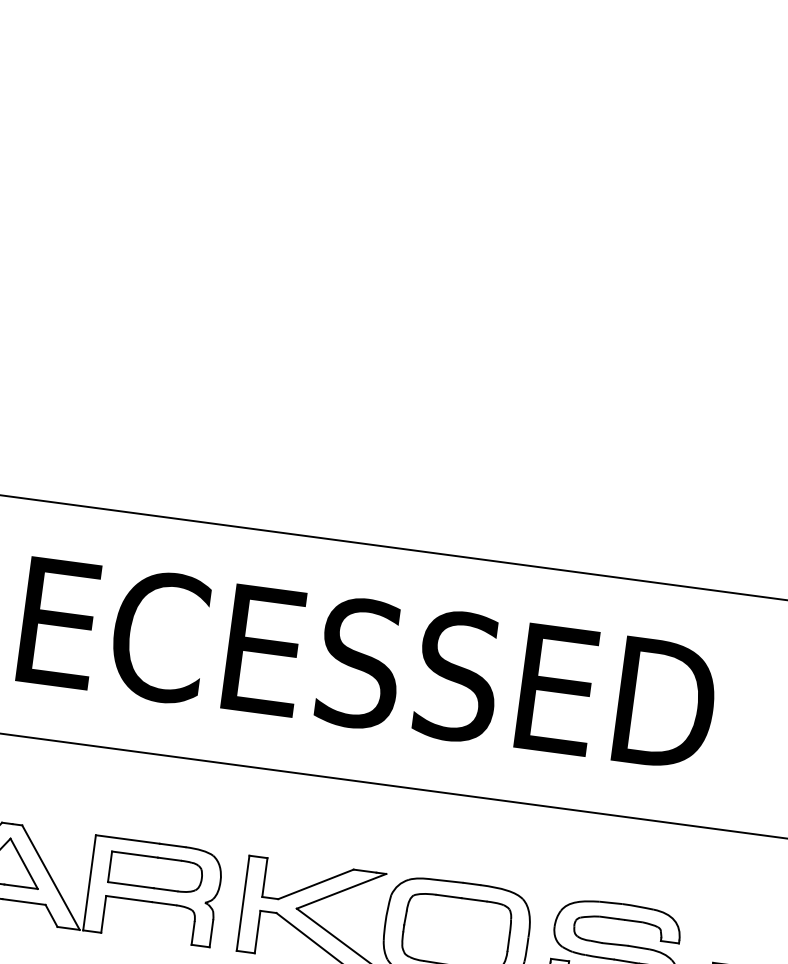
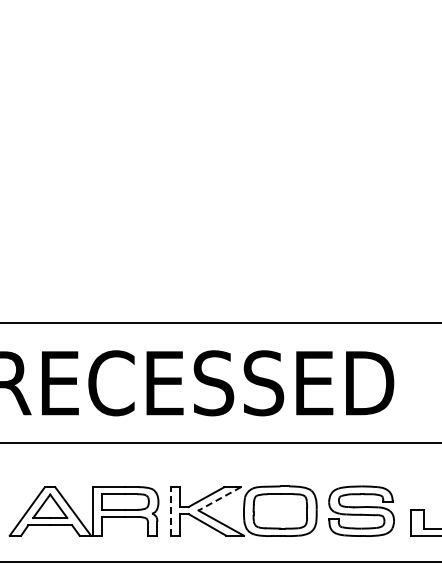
line: (340, 892) -> (219, 499), solid -> dashed
line: (243, 901) -> (171, 510), solid -> dashed

